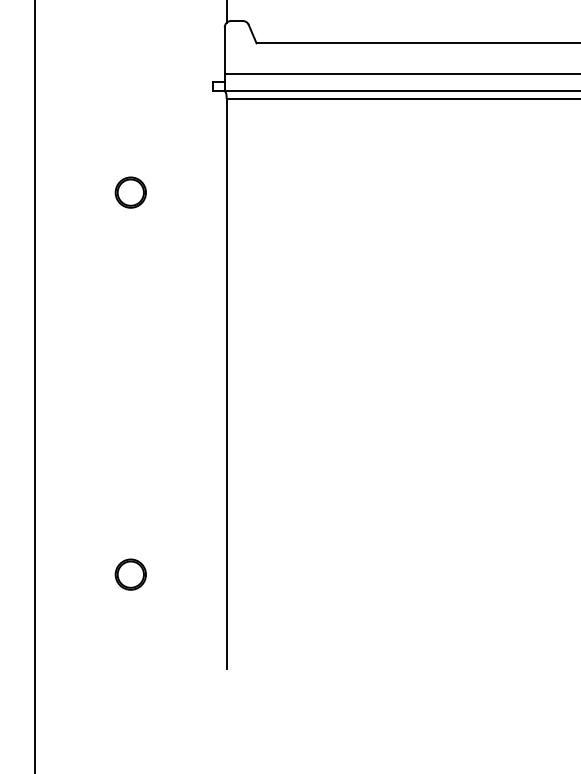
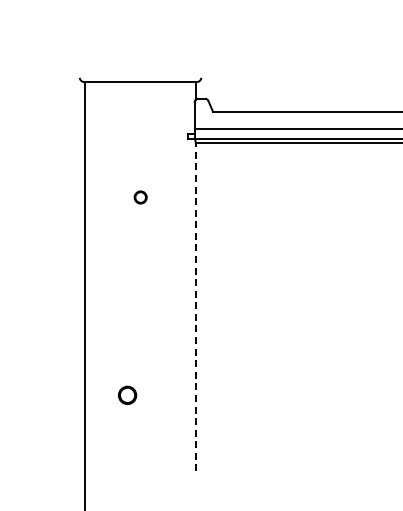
part: (130, 192) -> (140, 197), size x0.7
line: (226, 383) -> (195, 307), solid -> dashed
circle: (130, 573) -> (127, 394), moved

